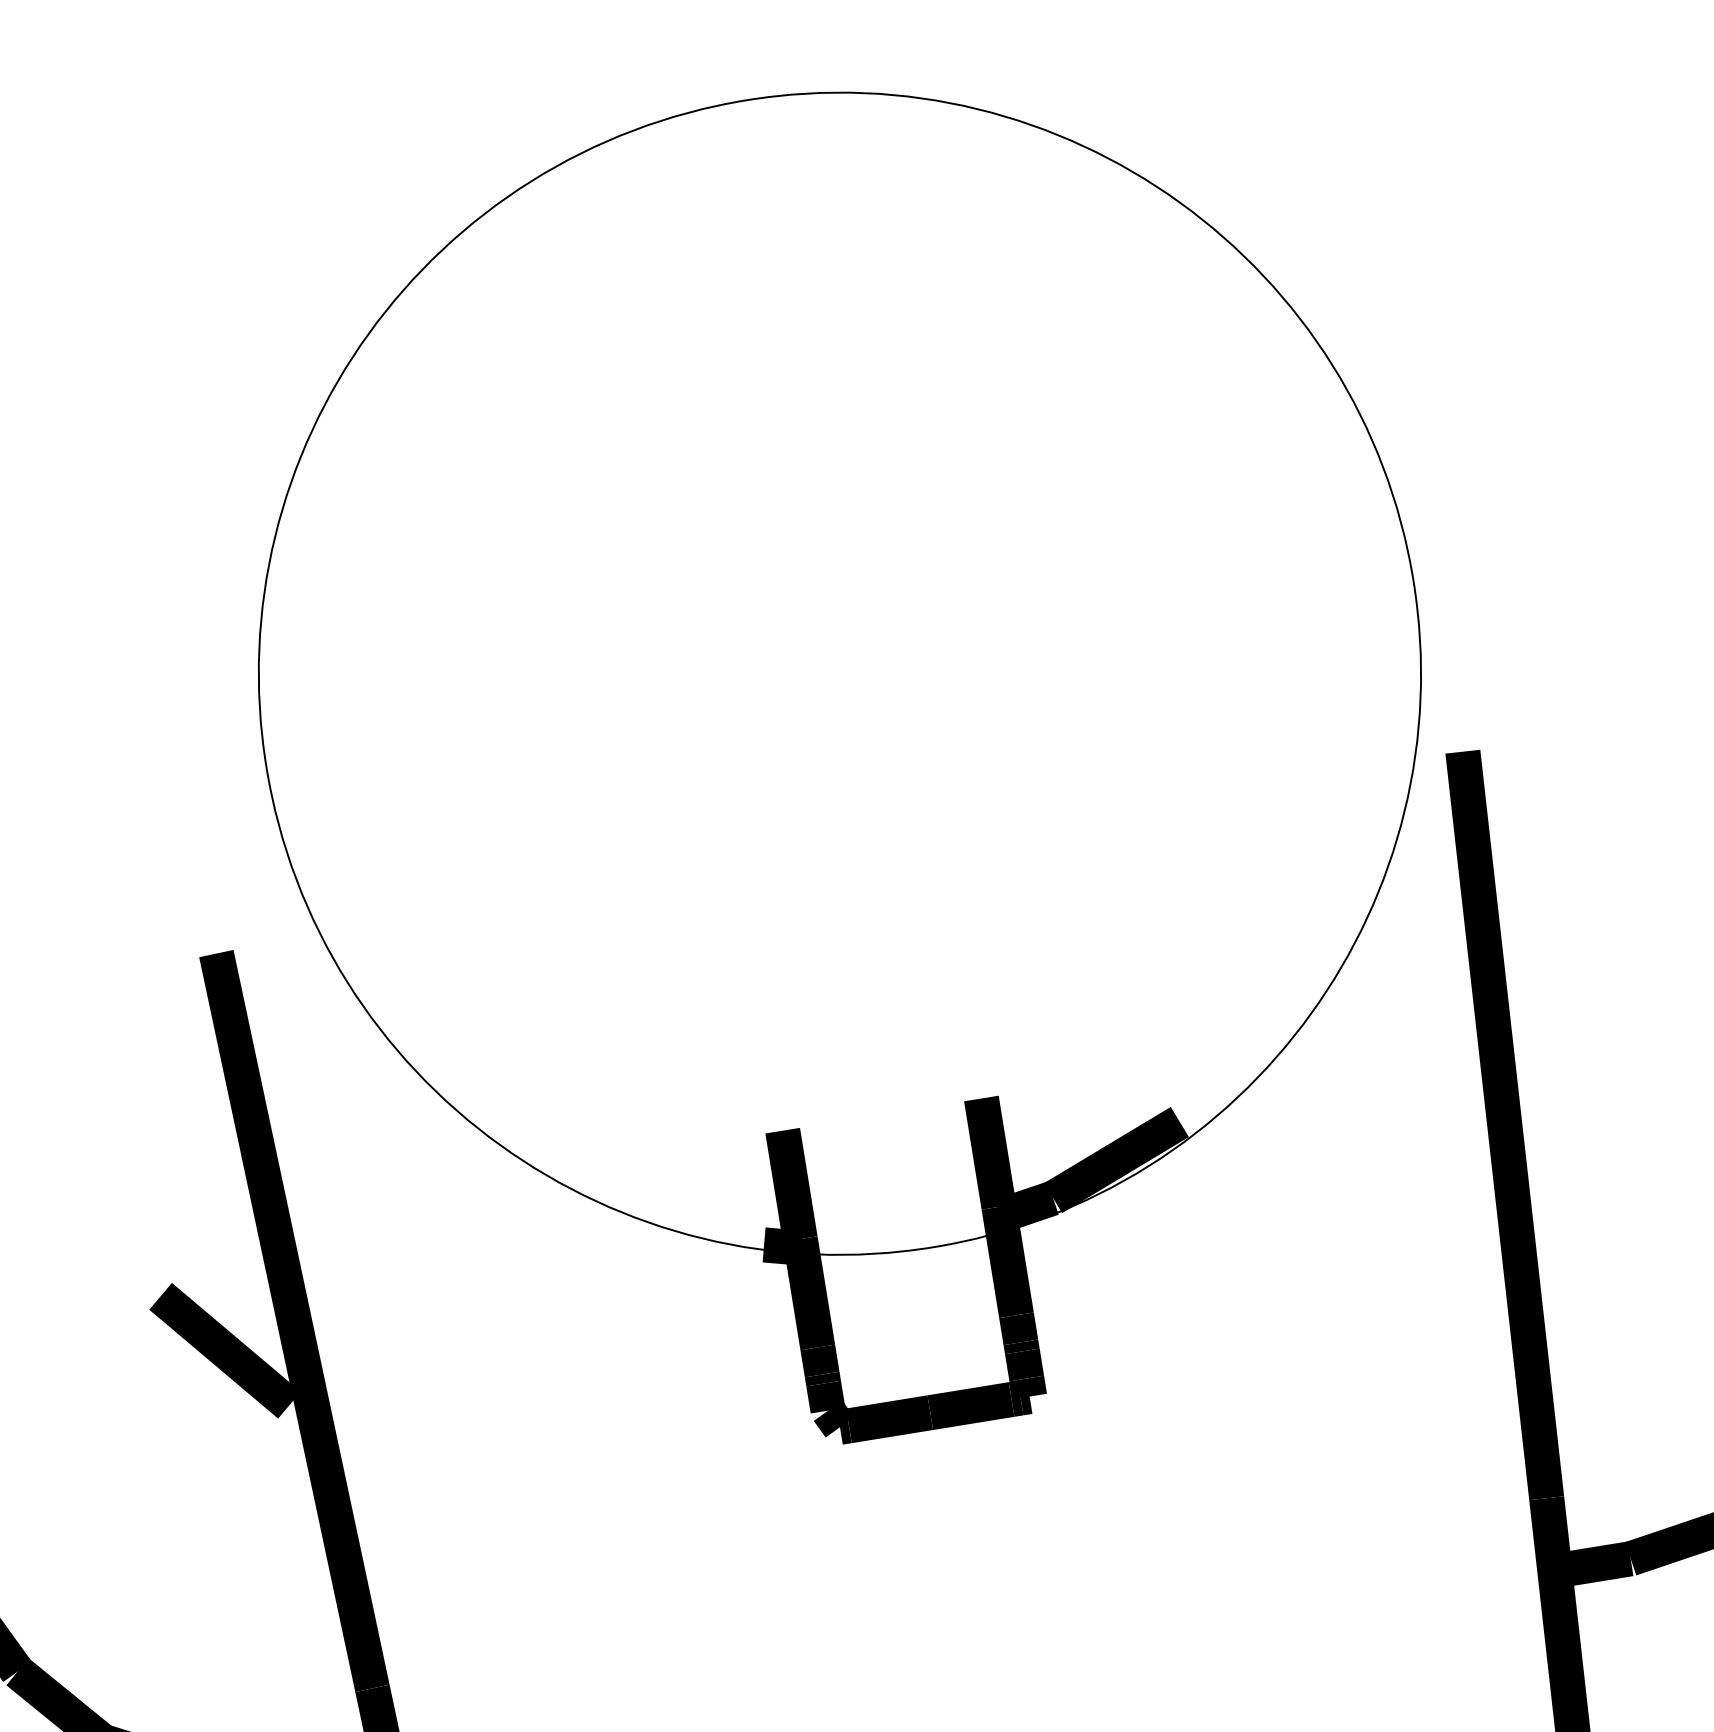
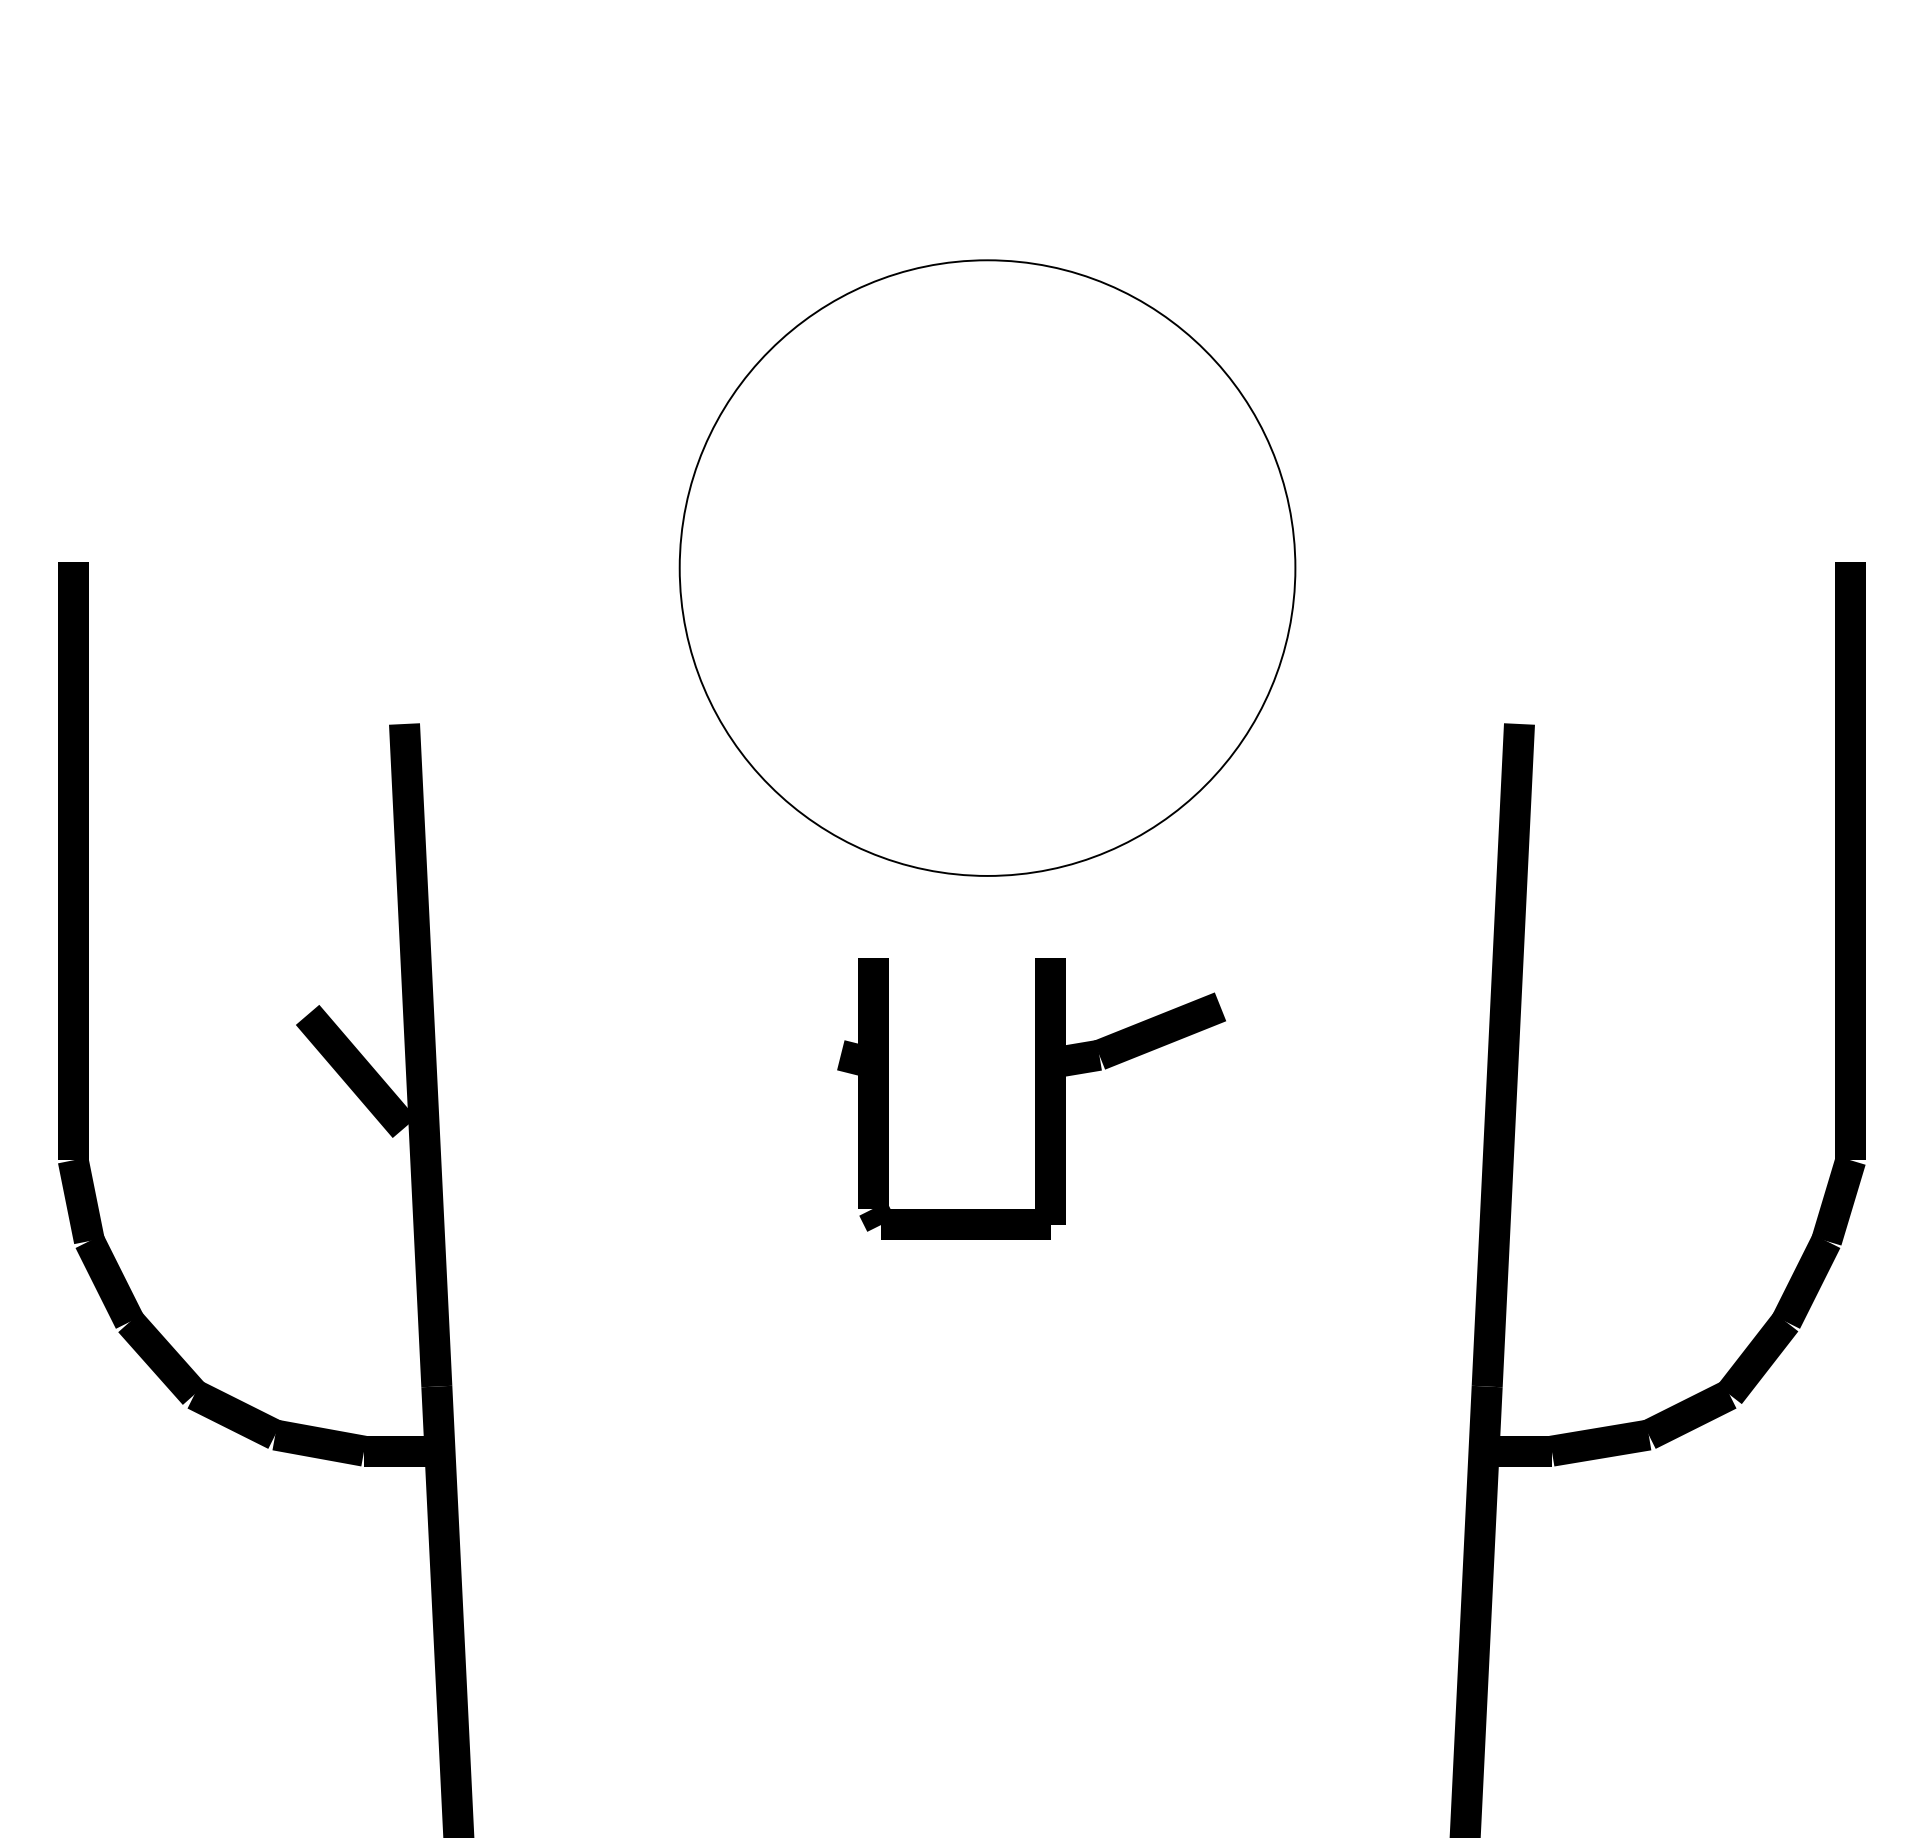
circle: (839, 674) -> (987, 568), size x0.6

